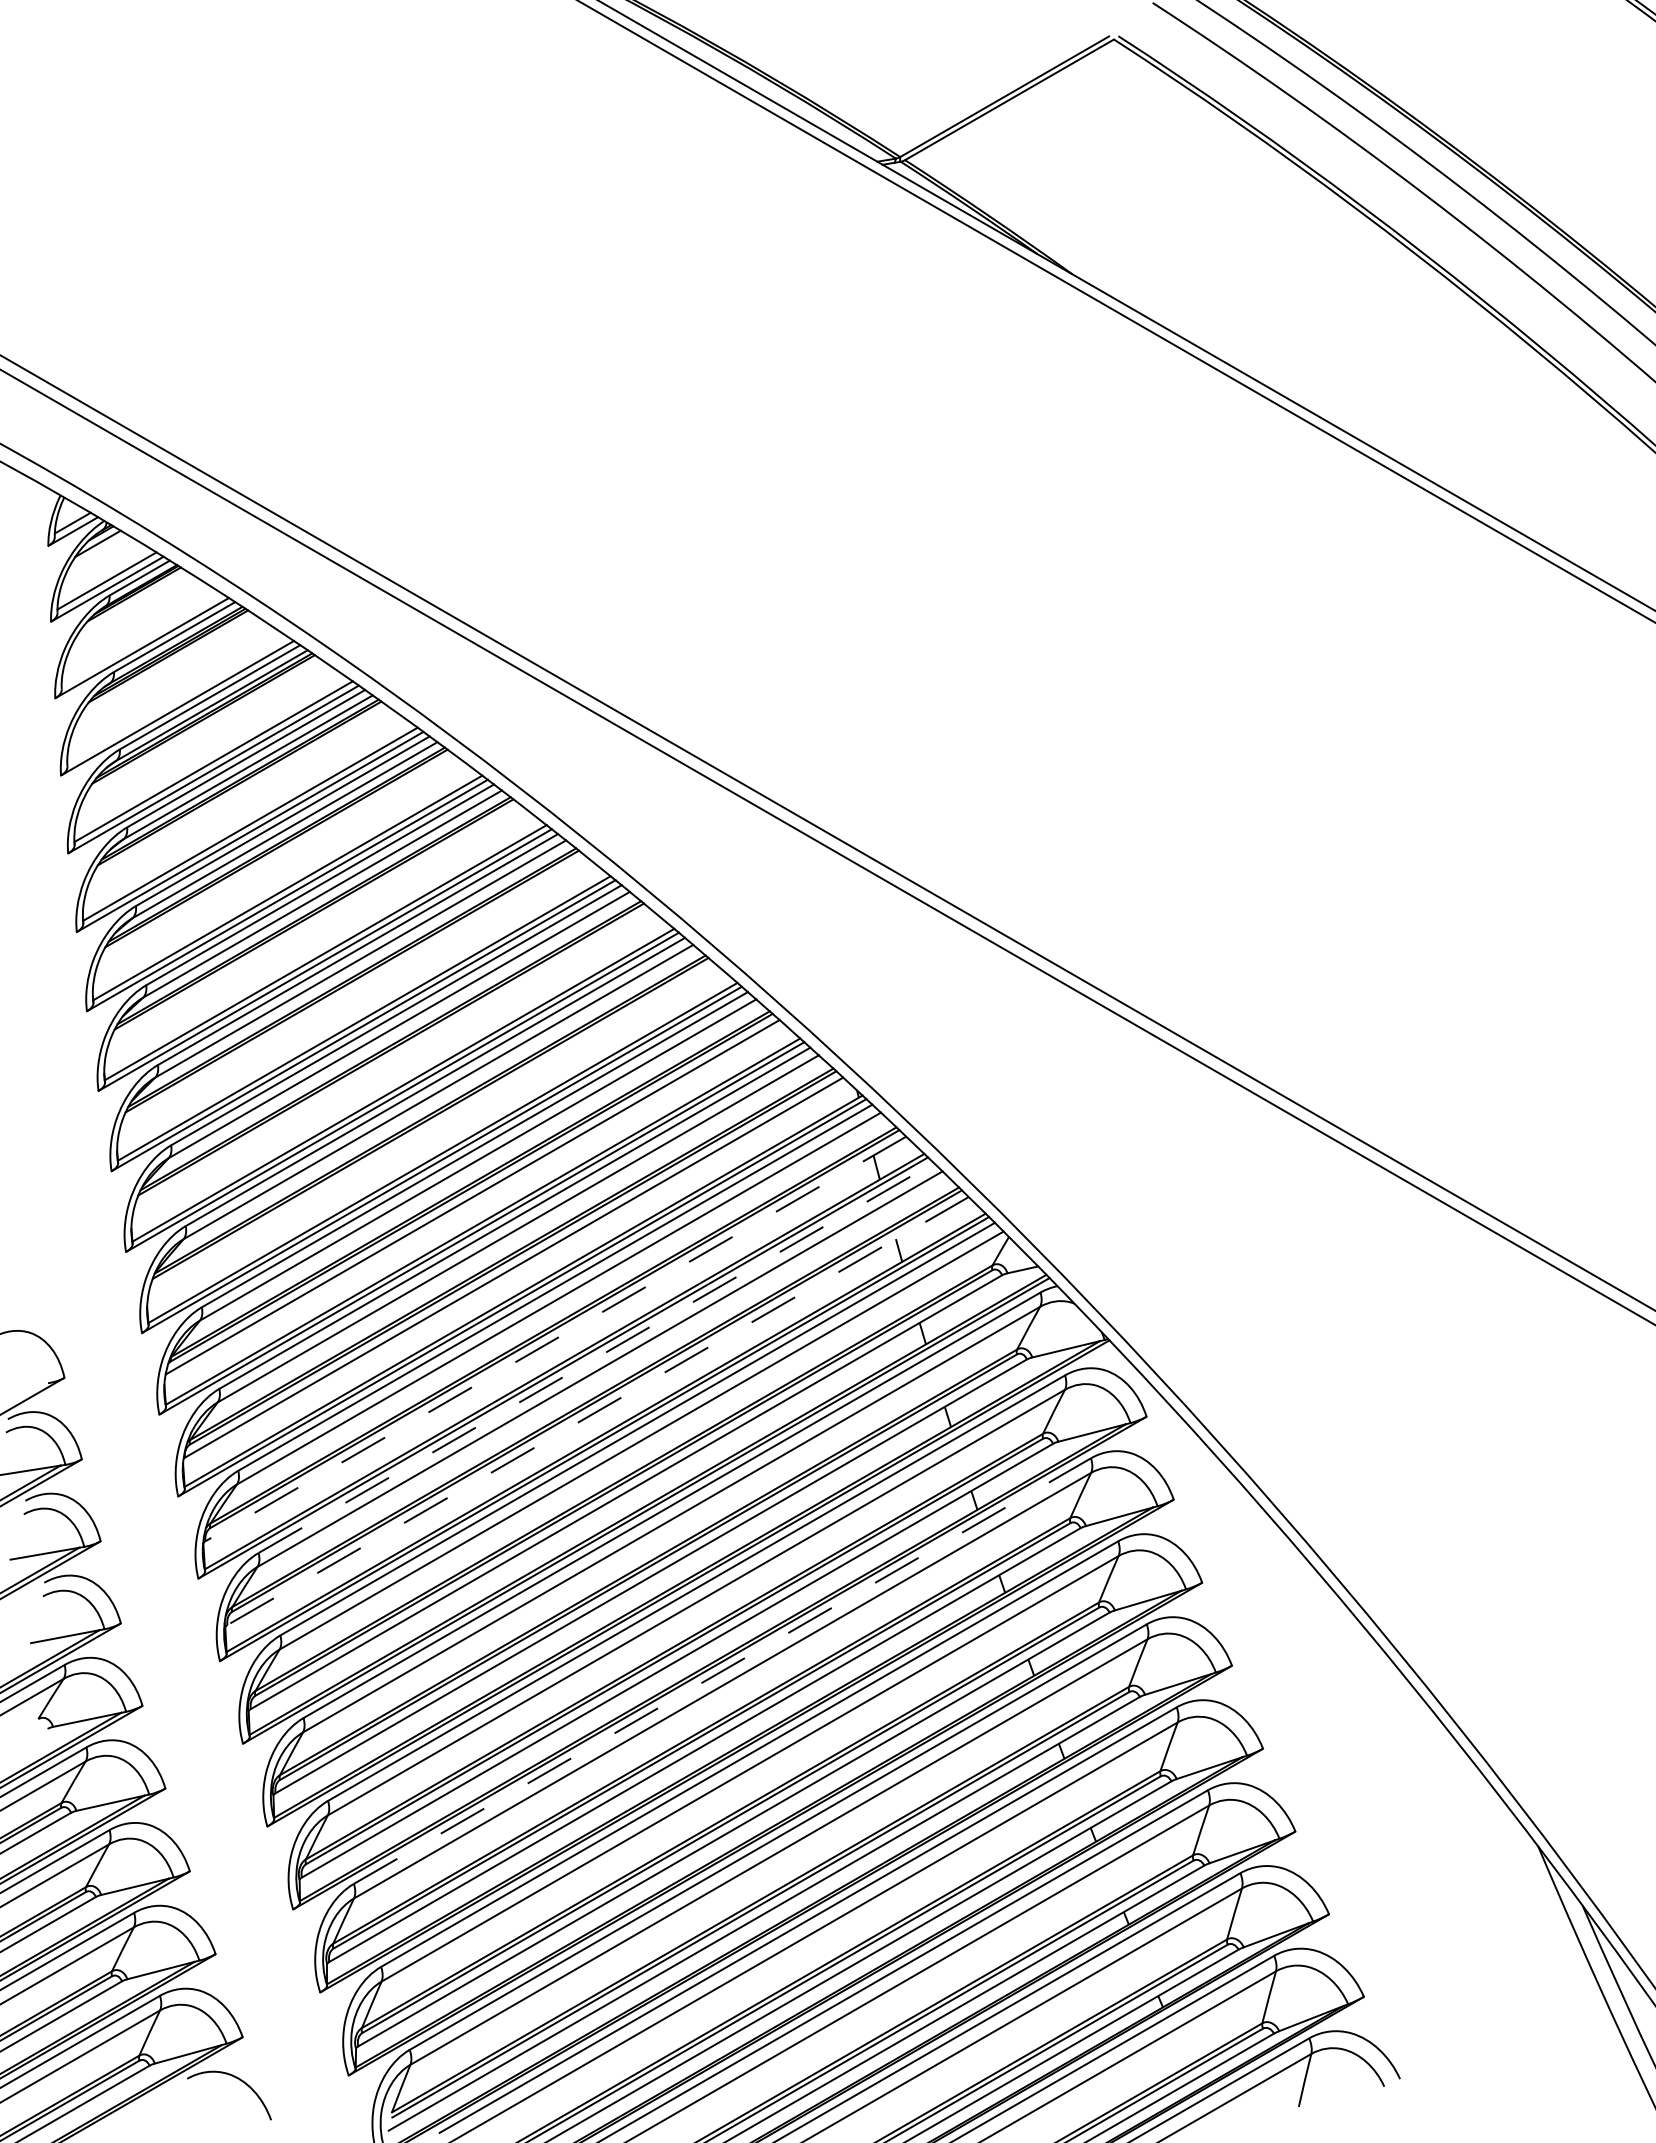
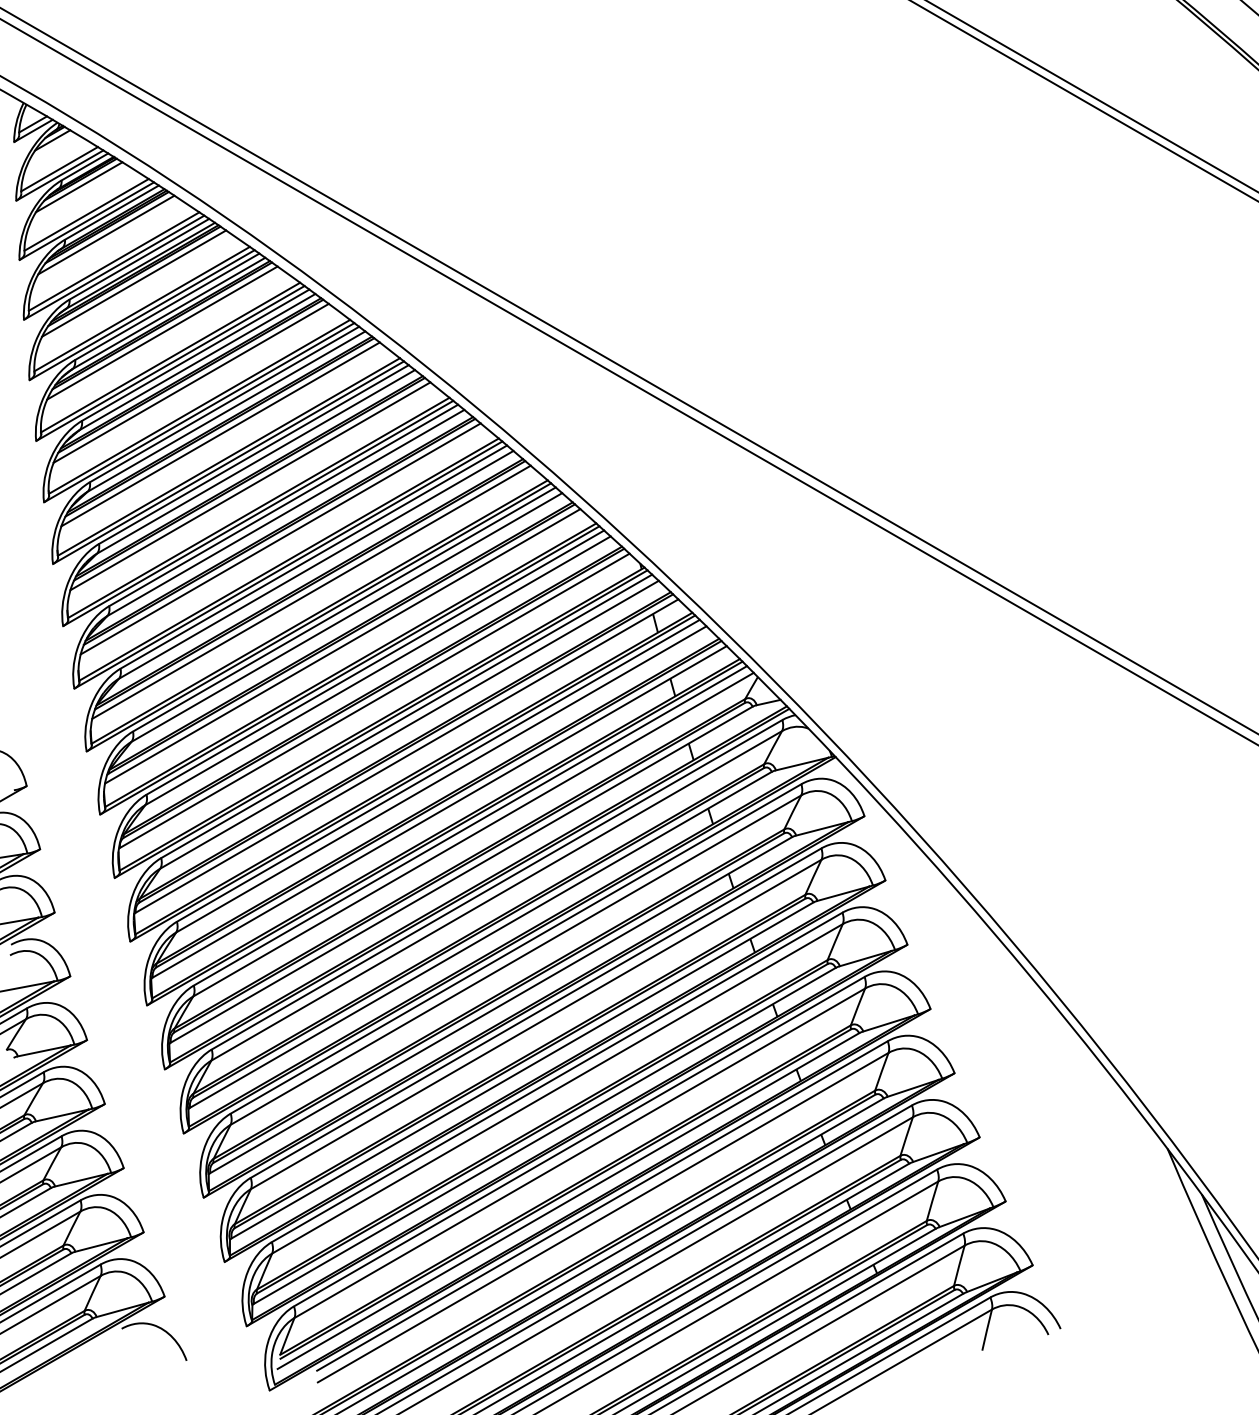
line: (132, 604) -> (79, 187), added
line: (141, 639) -> (86, 214), added
line: (167, 665) -> (106, 234), added
line: (177, 699) -> (114, 260), added
line: (203, 728) -> (134, 283), added
line: (239, 792) -> (162, 332), added
line: (276, 857) -> (190, 383), added
line: (314, 923) -> (220, 434), added
line: (353, 990) -> (250, 486), added
line: (392, 1058) -> (280, 538), added
line: (432, 1126) -> (311, 591), added
line: (555, 1338) -> (406, 755), dashed -> solid
line: (596, 1358) -> (438, 771), dashed -> solid
line: (598, 1411) -> (440, 812), dashed -> solid
line: (722, 1671) -> (536, 1013), dashed -> solid

